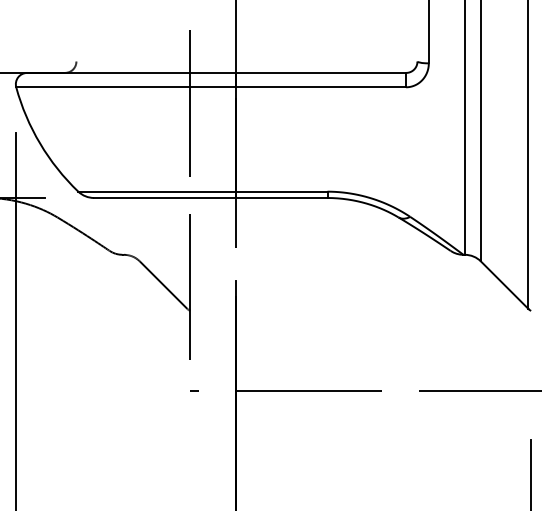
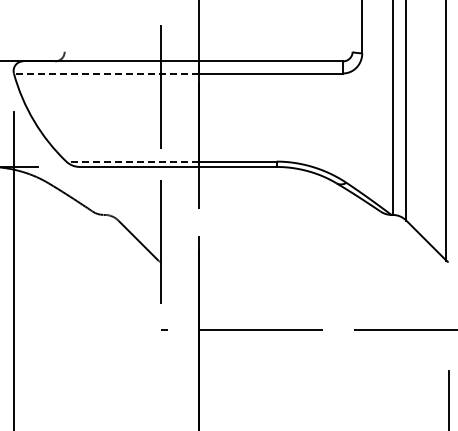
line: (125, 87) -> (106, 73), solid -> dashed
line: (156, 191) -> (132, 161), solid -> dashed

